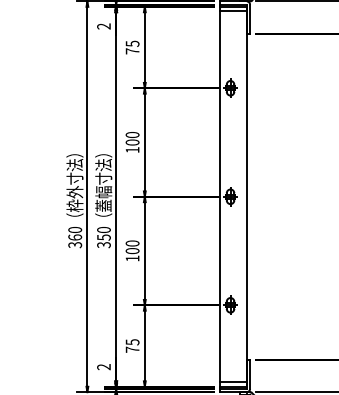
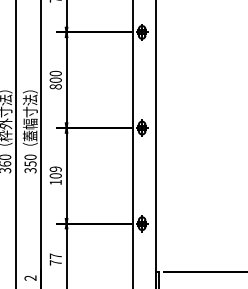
text: (132, 150) -> (55, 87), 100 -> 800
text: (132, 243) -> (55, 169), 100 -> 109
text: (132, 342) -> (55, 256), 75 -> 77

